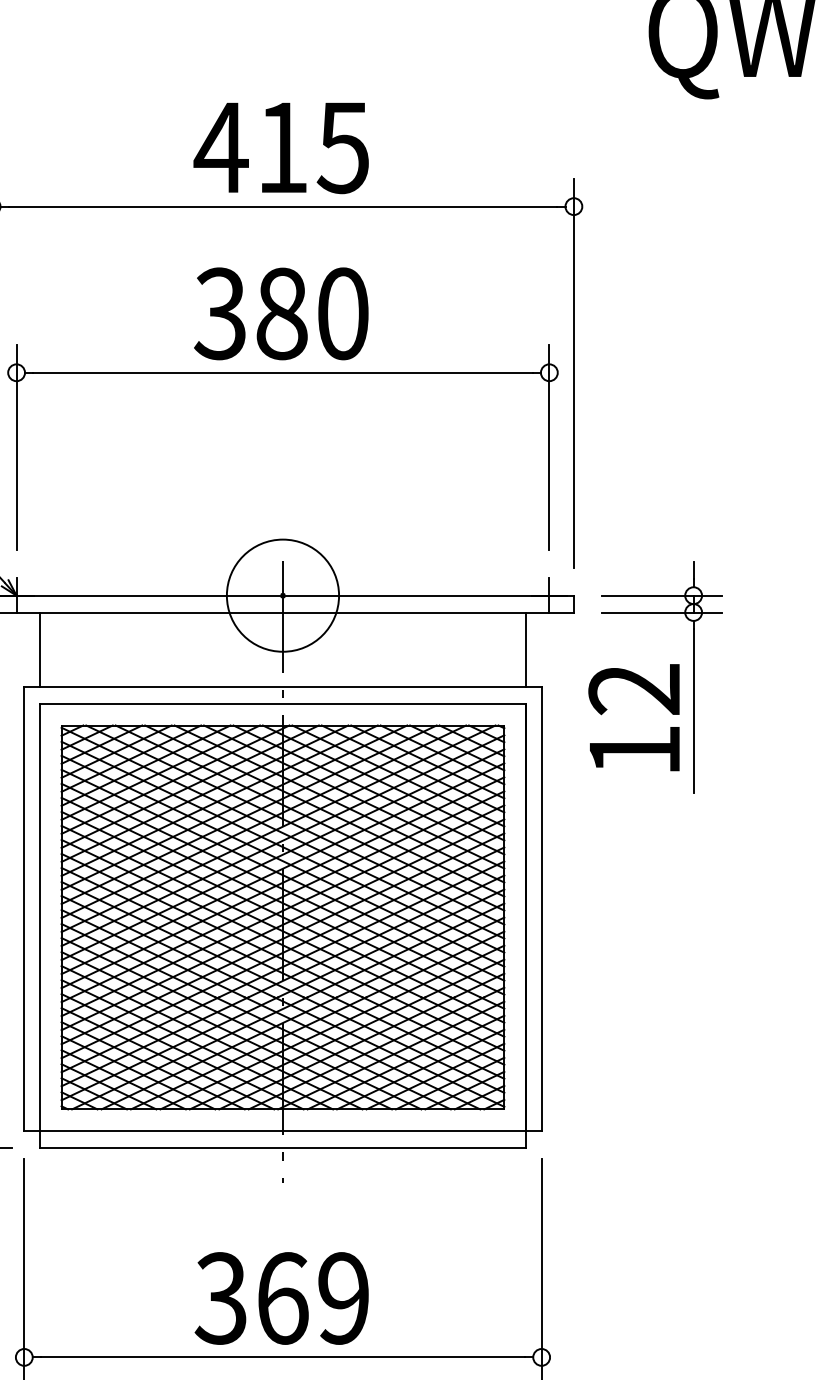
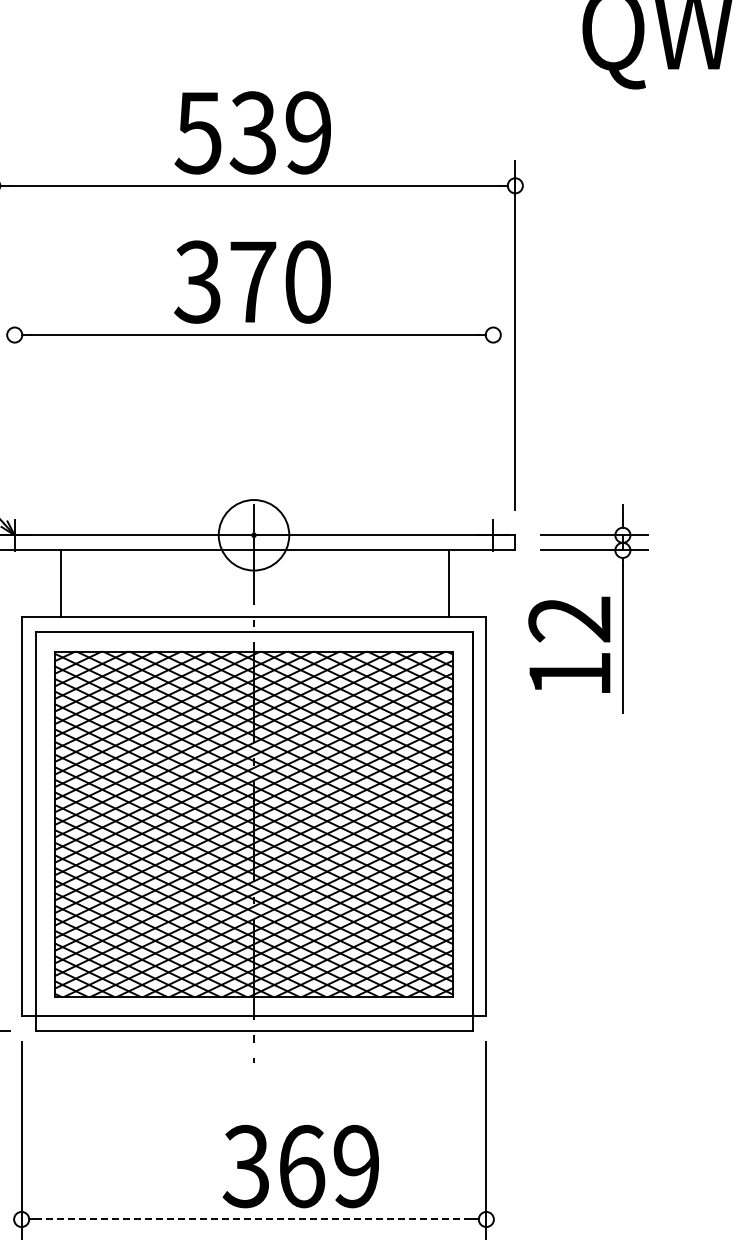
text: (281, 147) -> (252, 132), 415 -> 539
text: (282, 313) -> (253, 281), 380 -> 370
line: (16, 446) -> (14, 401), removed
line: (549, 446) -> (493, 401), removed
circle: (282, 594) -> (253, 534), size x0.7
line: (39, 649) -> (60, 583), moved
line: (526, 649) -> (448, 583), moved
text: (281, 1298) -> (300, 1166), moved
line: (282, 1357) -> (253, 1219), solid -> dashed

